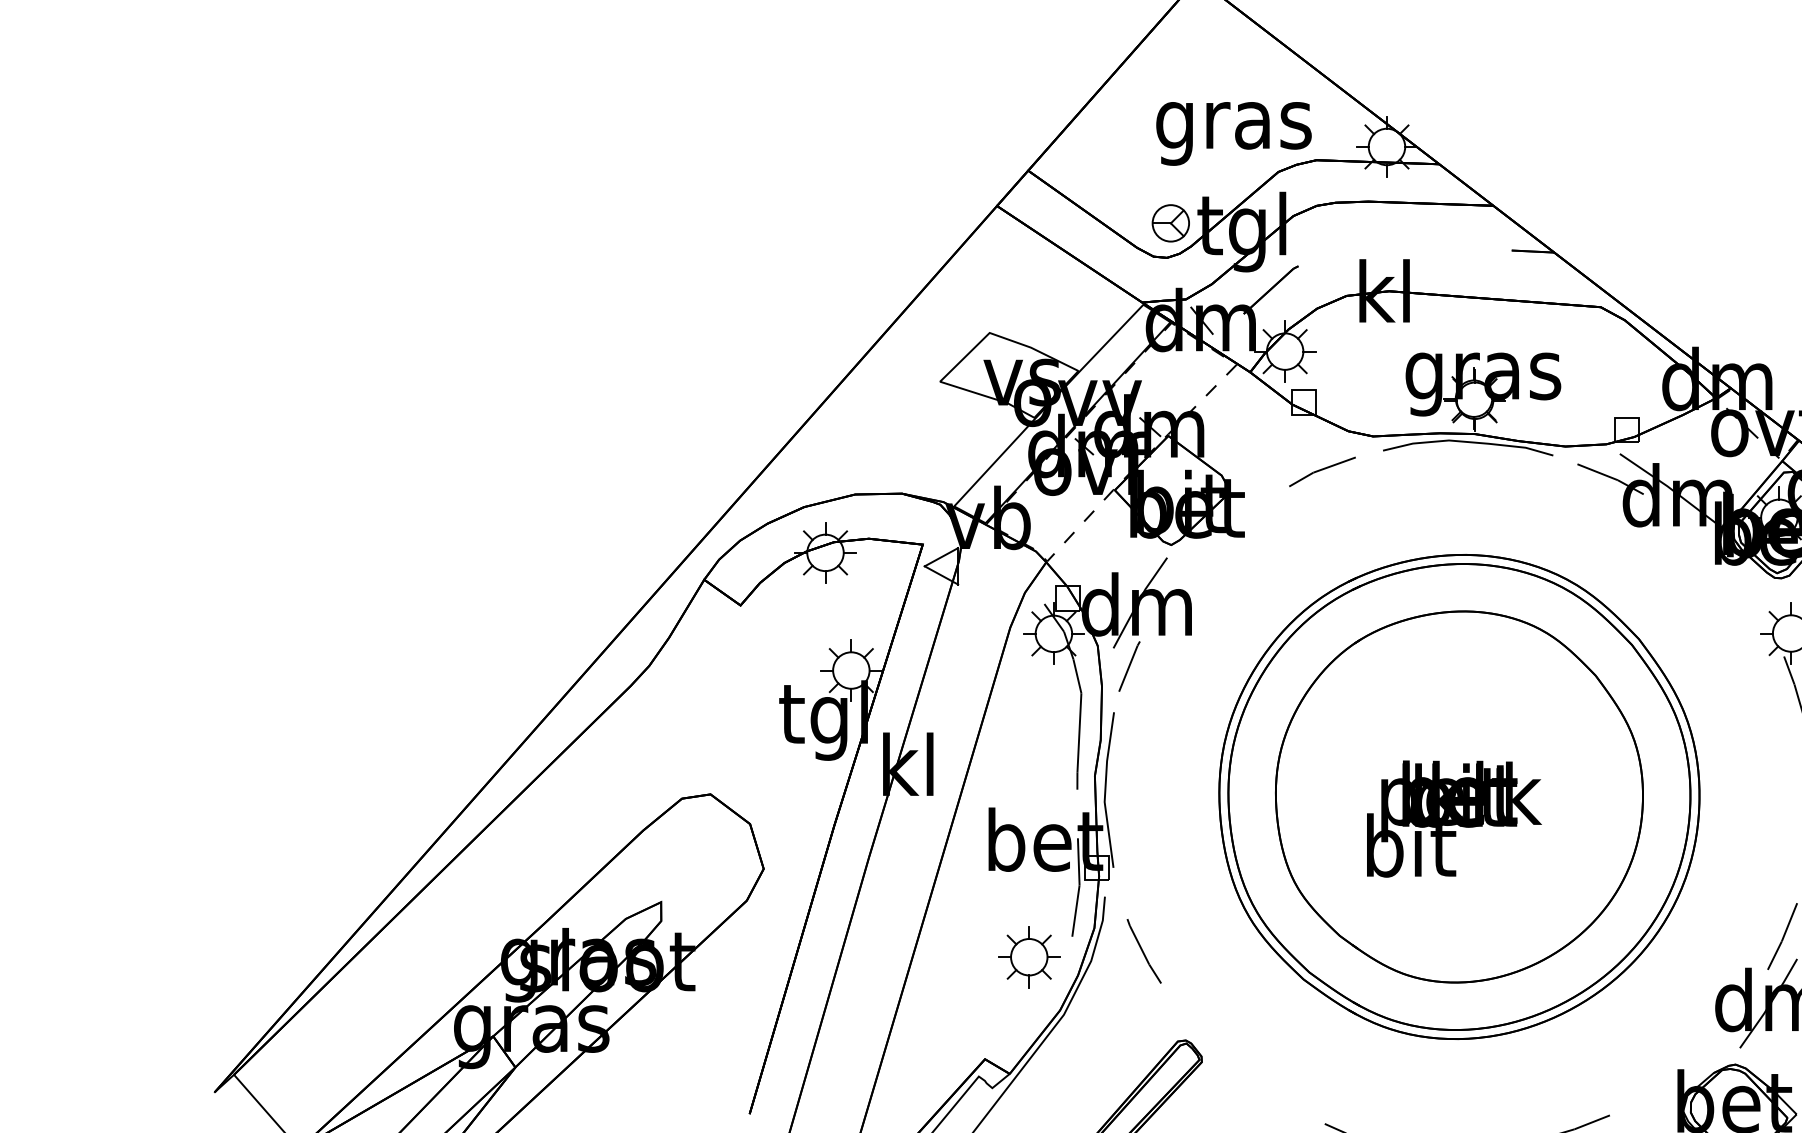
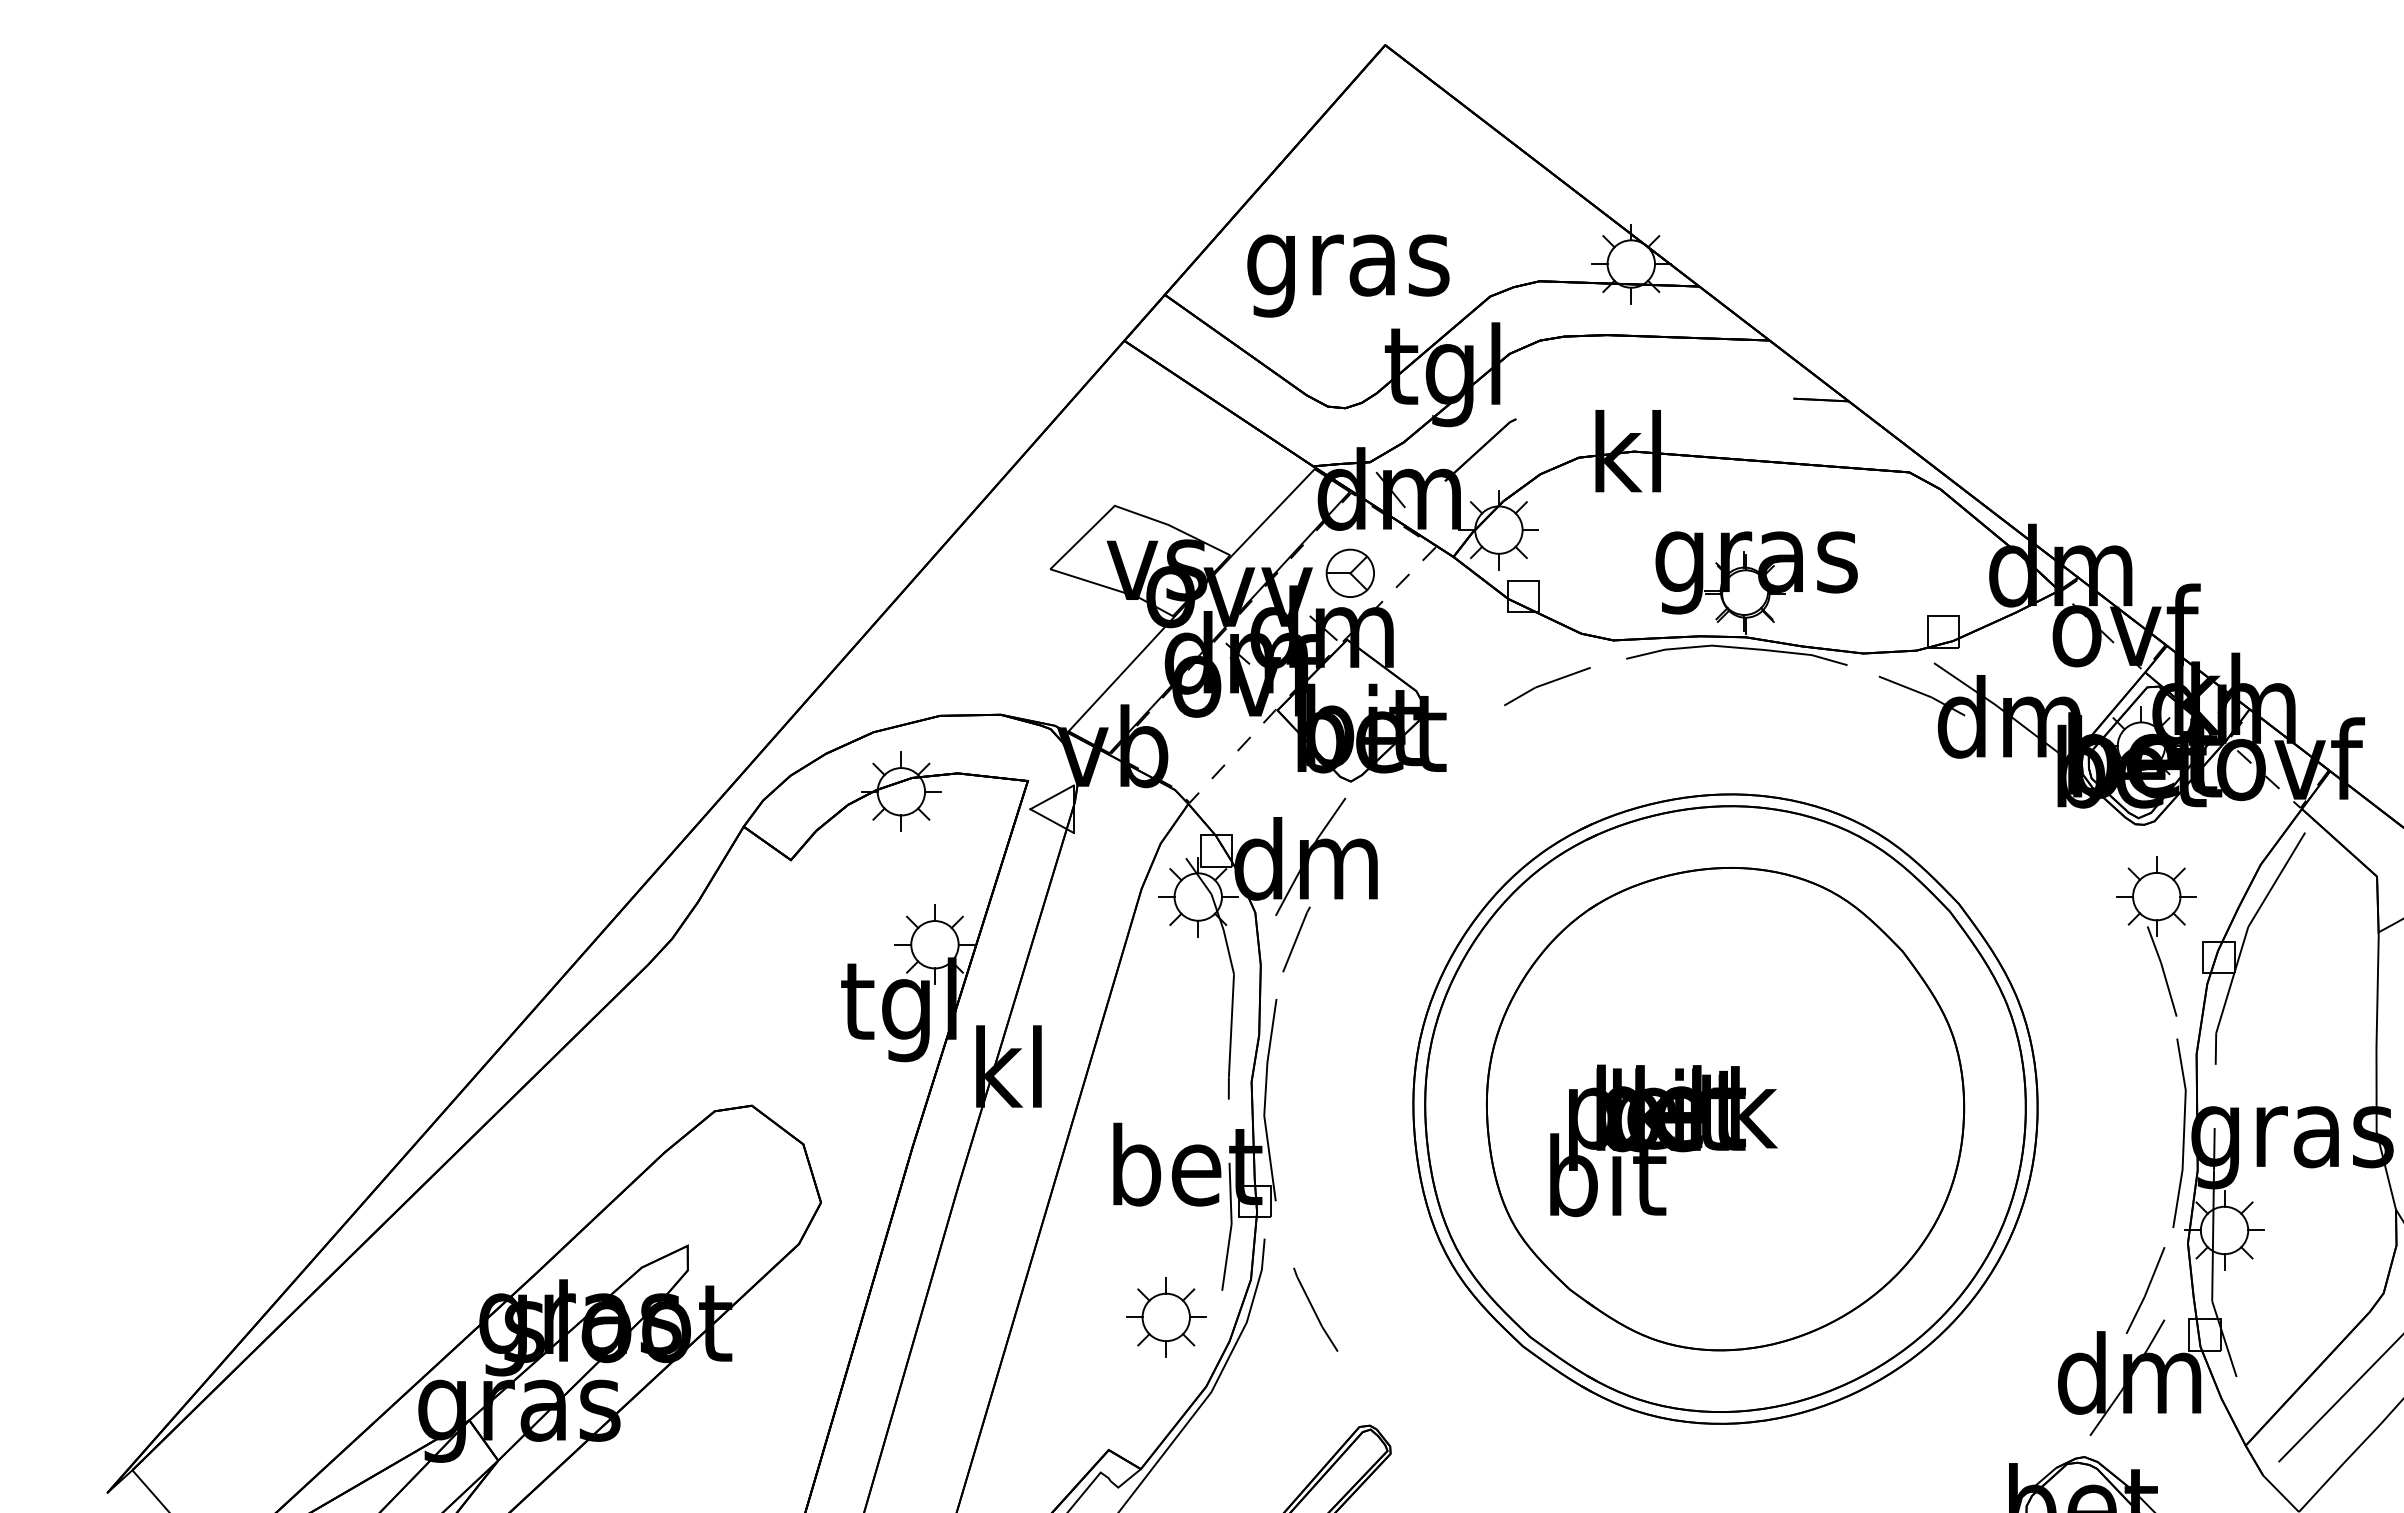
text: (1234, 133) -> (1348, 275), moved
part: (1170, 222) -> (1349, 572), moved
text: (1454, 818) -> (1663, 1140), moved

